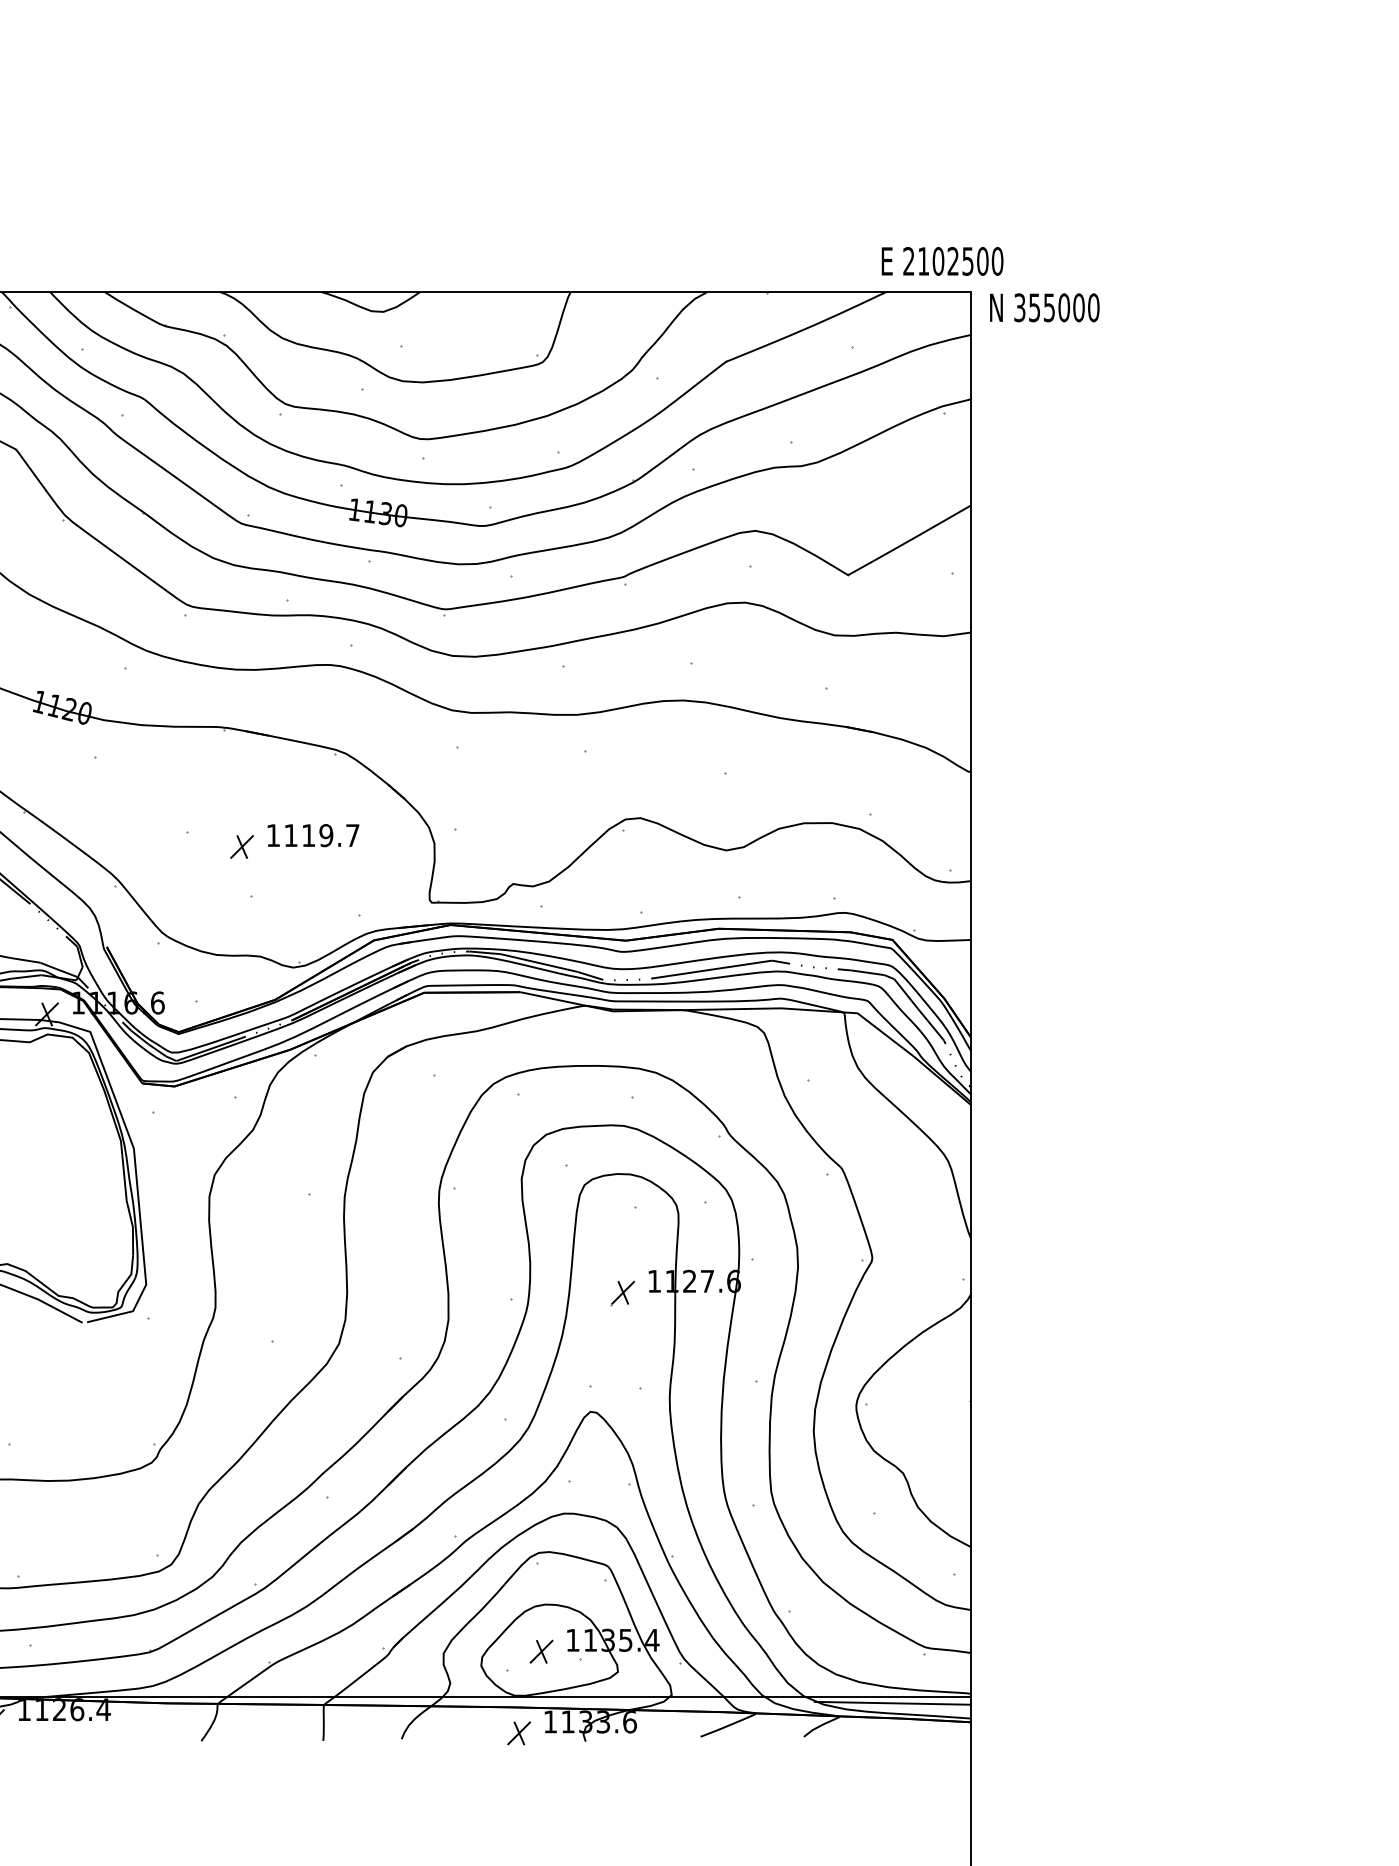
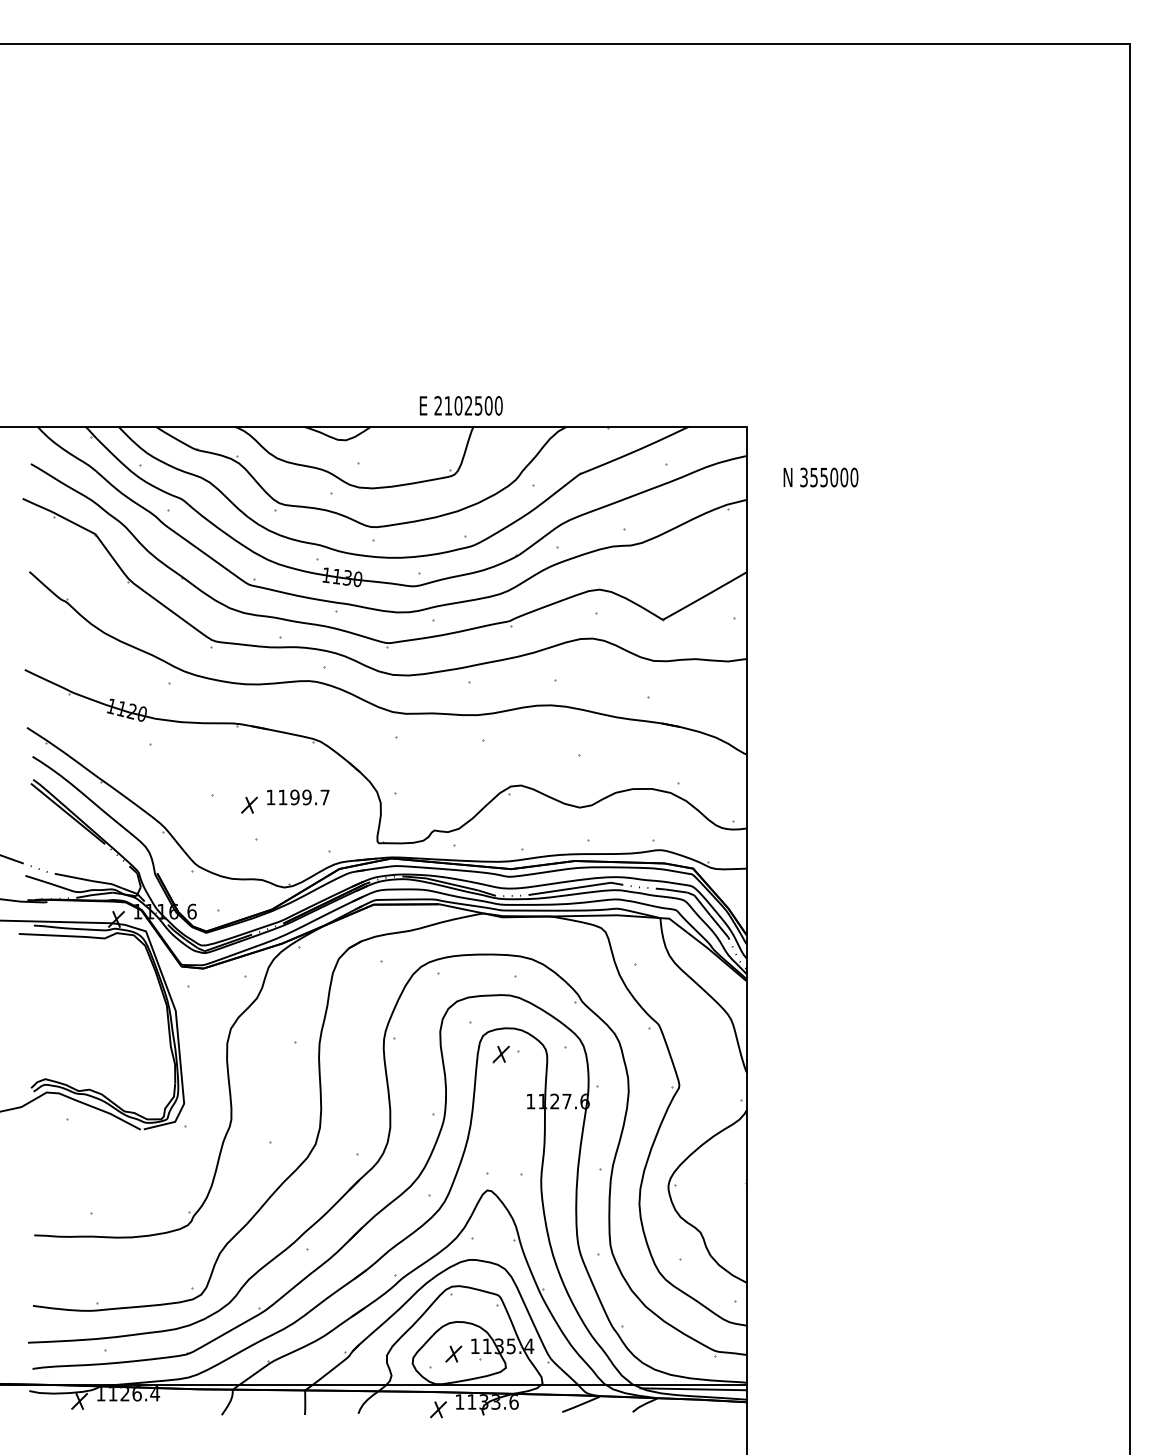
text: (941, 260) -> (460, 405), moved
text: (1044, 307) -> (820, 477), moved
text: (308, 835) -> (294, 797), 1119.7 -> 1199.7
part: (621, 1293) -> (500, 1054), moved

